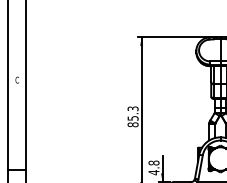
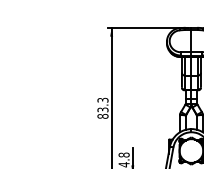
text: (132, 118) -> (102, 110), 85.3 -> 83.3

